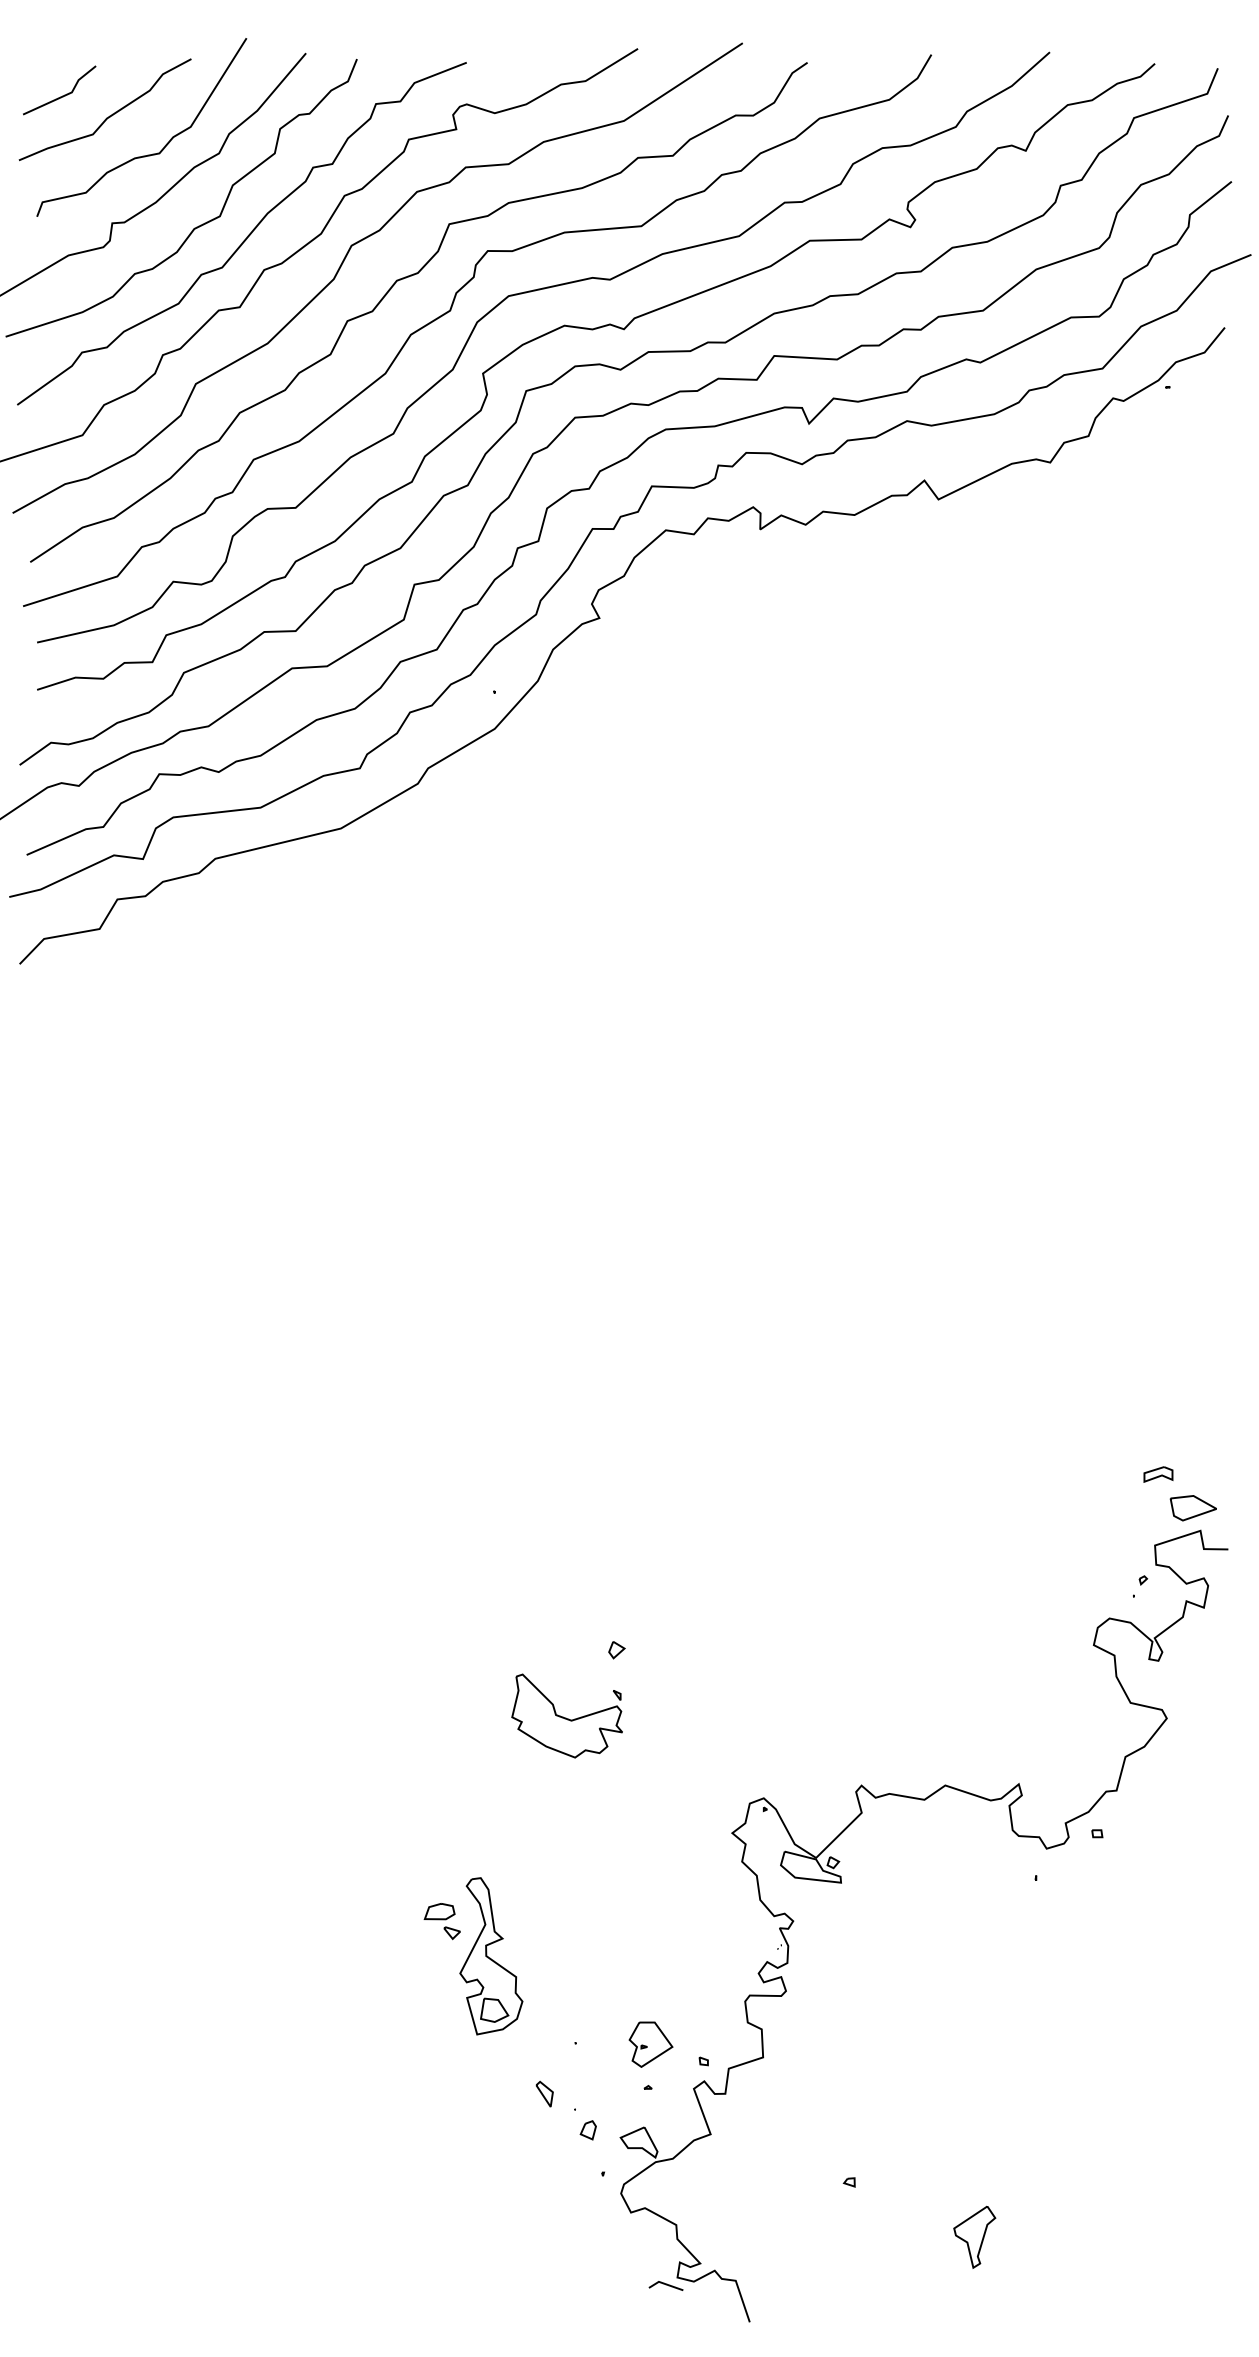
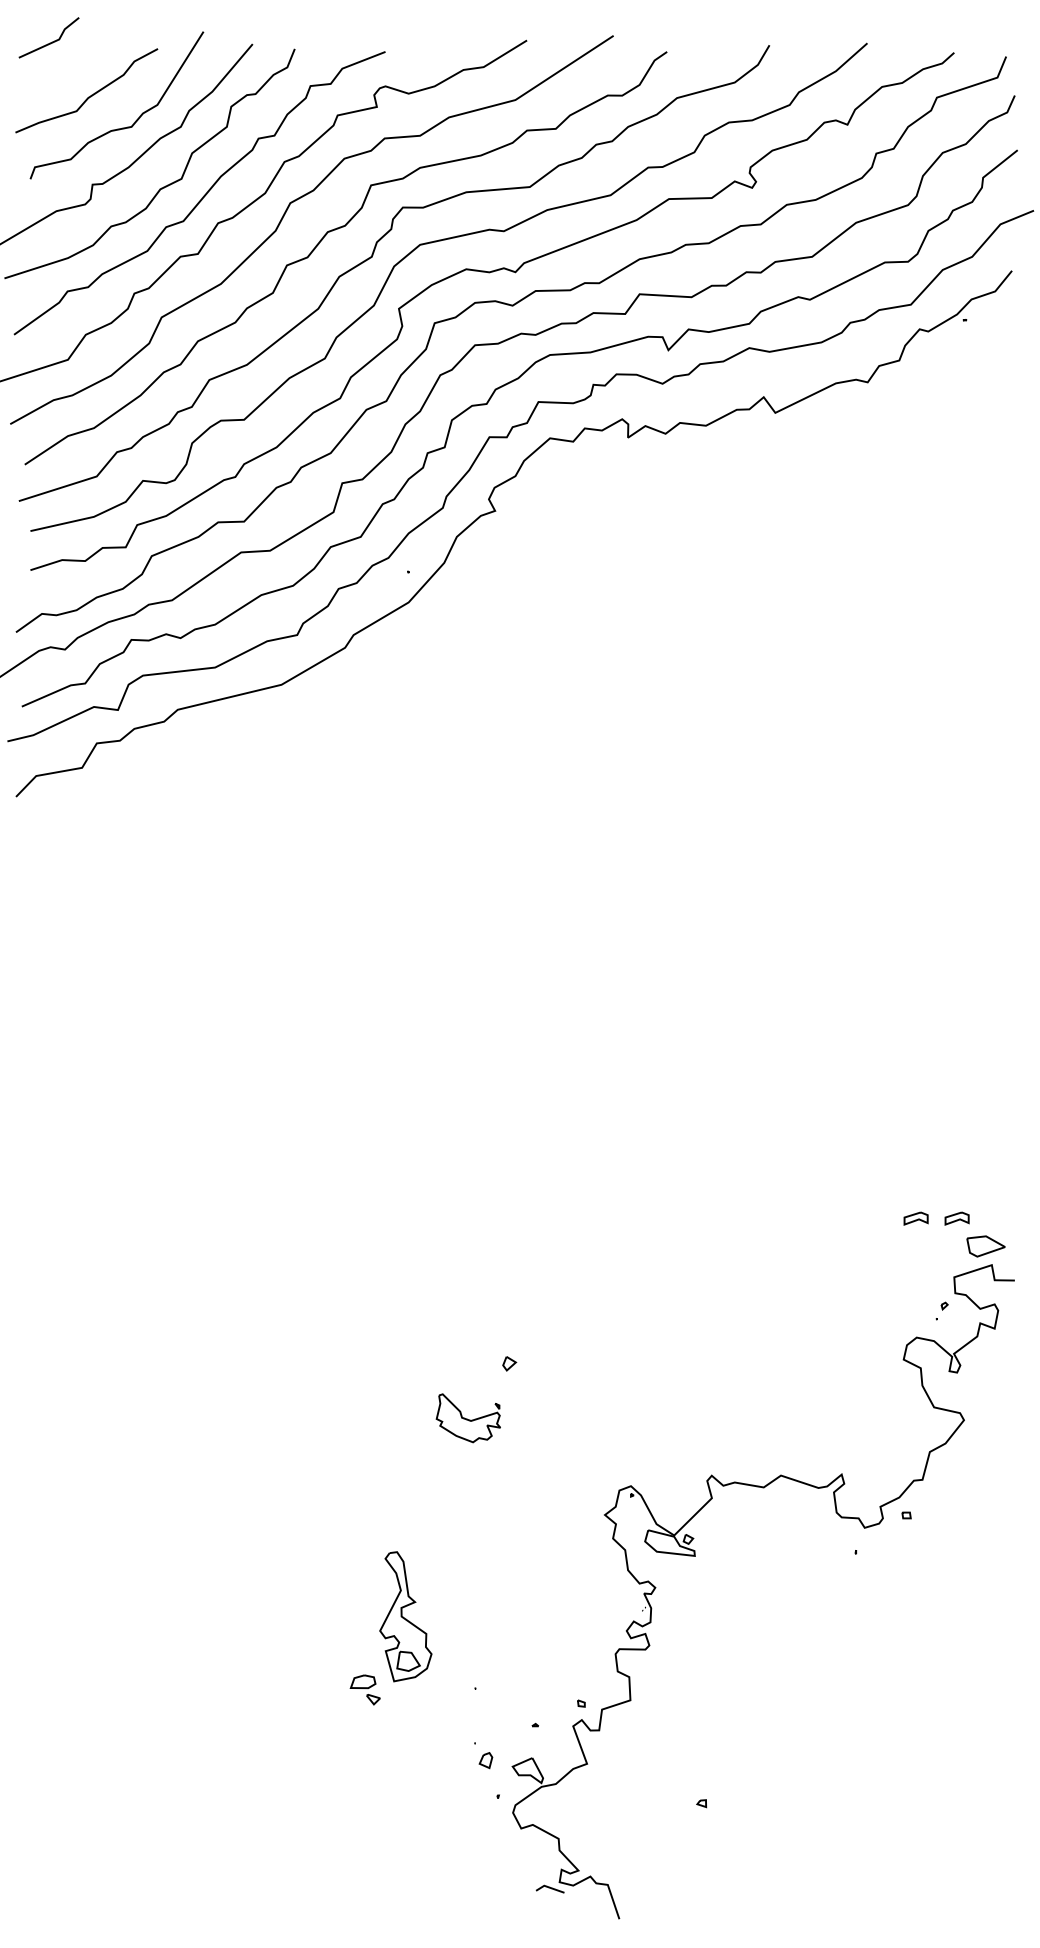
line: (60, 96) -> (49, 42), moved
part: (1108, 1474) -> (915, 1218), added
part: (567, 1716) -> (468, 1418), size x0.7
part: (441, 1920) -> (364, 1689), moved
part: (650, 2044) -> (537, 1689), removed
part: (544, 2093) -> (449, 1730), removed
part: (974, 2237) -> (805, 1849), removed

